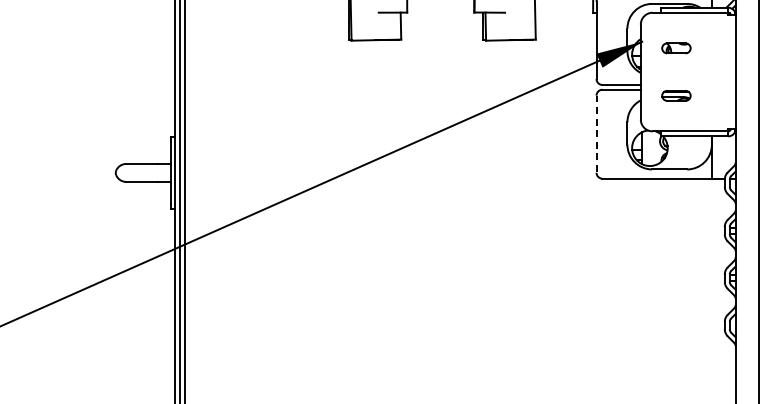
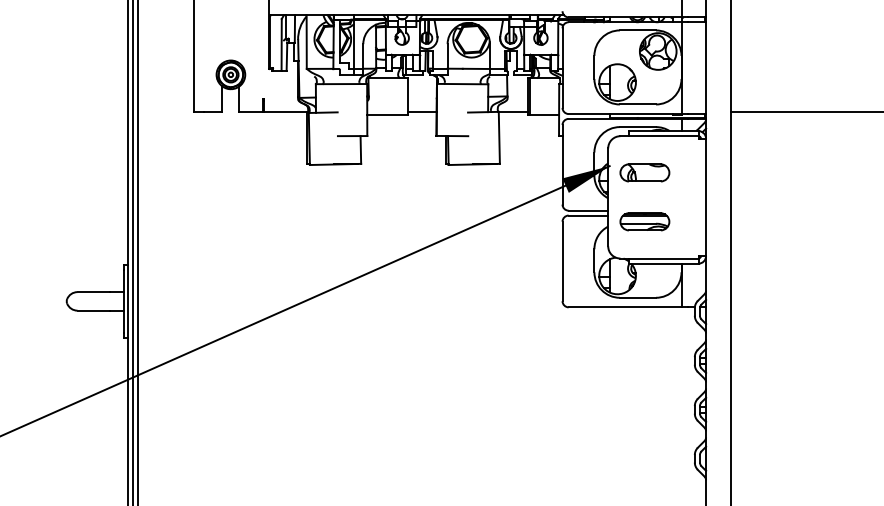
part: (676, 47) -> (644, 172), size x1.67
part: (676, 95) -> (644, 221), size x1.67
line: (596, 134) -> (562, 261), dashed -> solid

